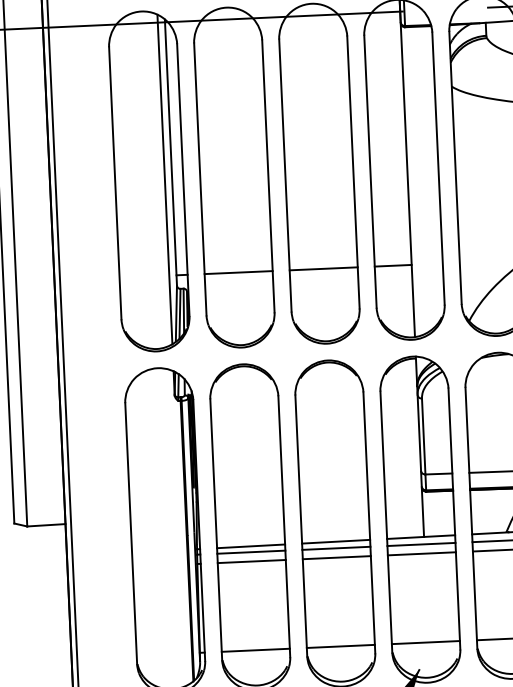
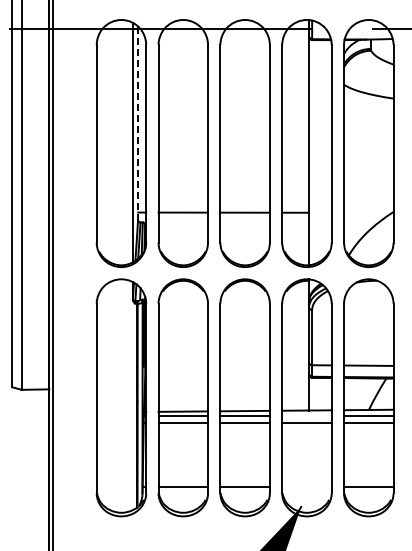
line: (171, 152) -> (138, 123), solid -> dashed
line: (420, 543) -> (306, 415), removed
line: (425, 643) -> (306, 487), removed

